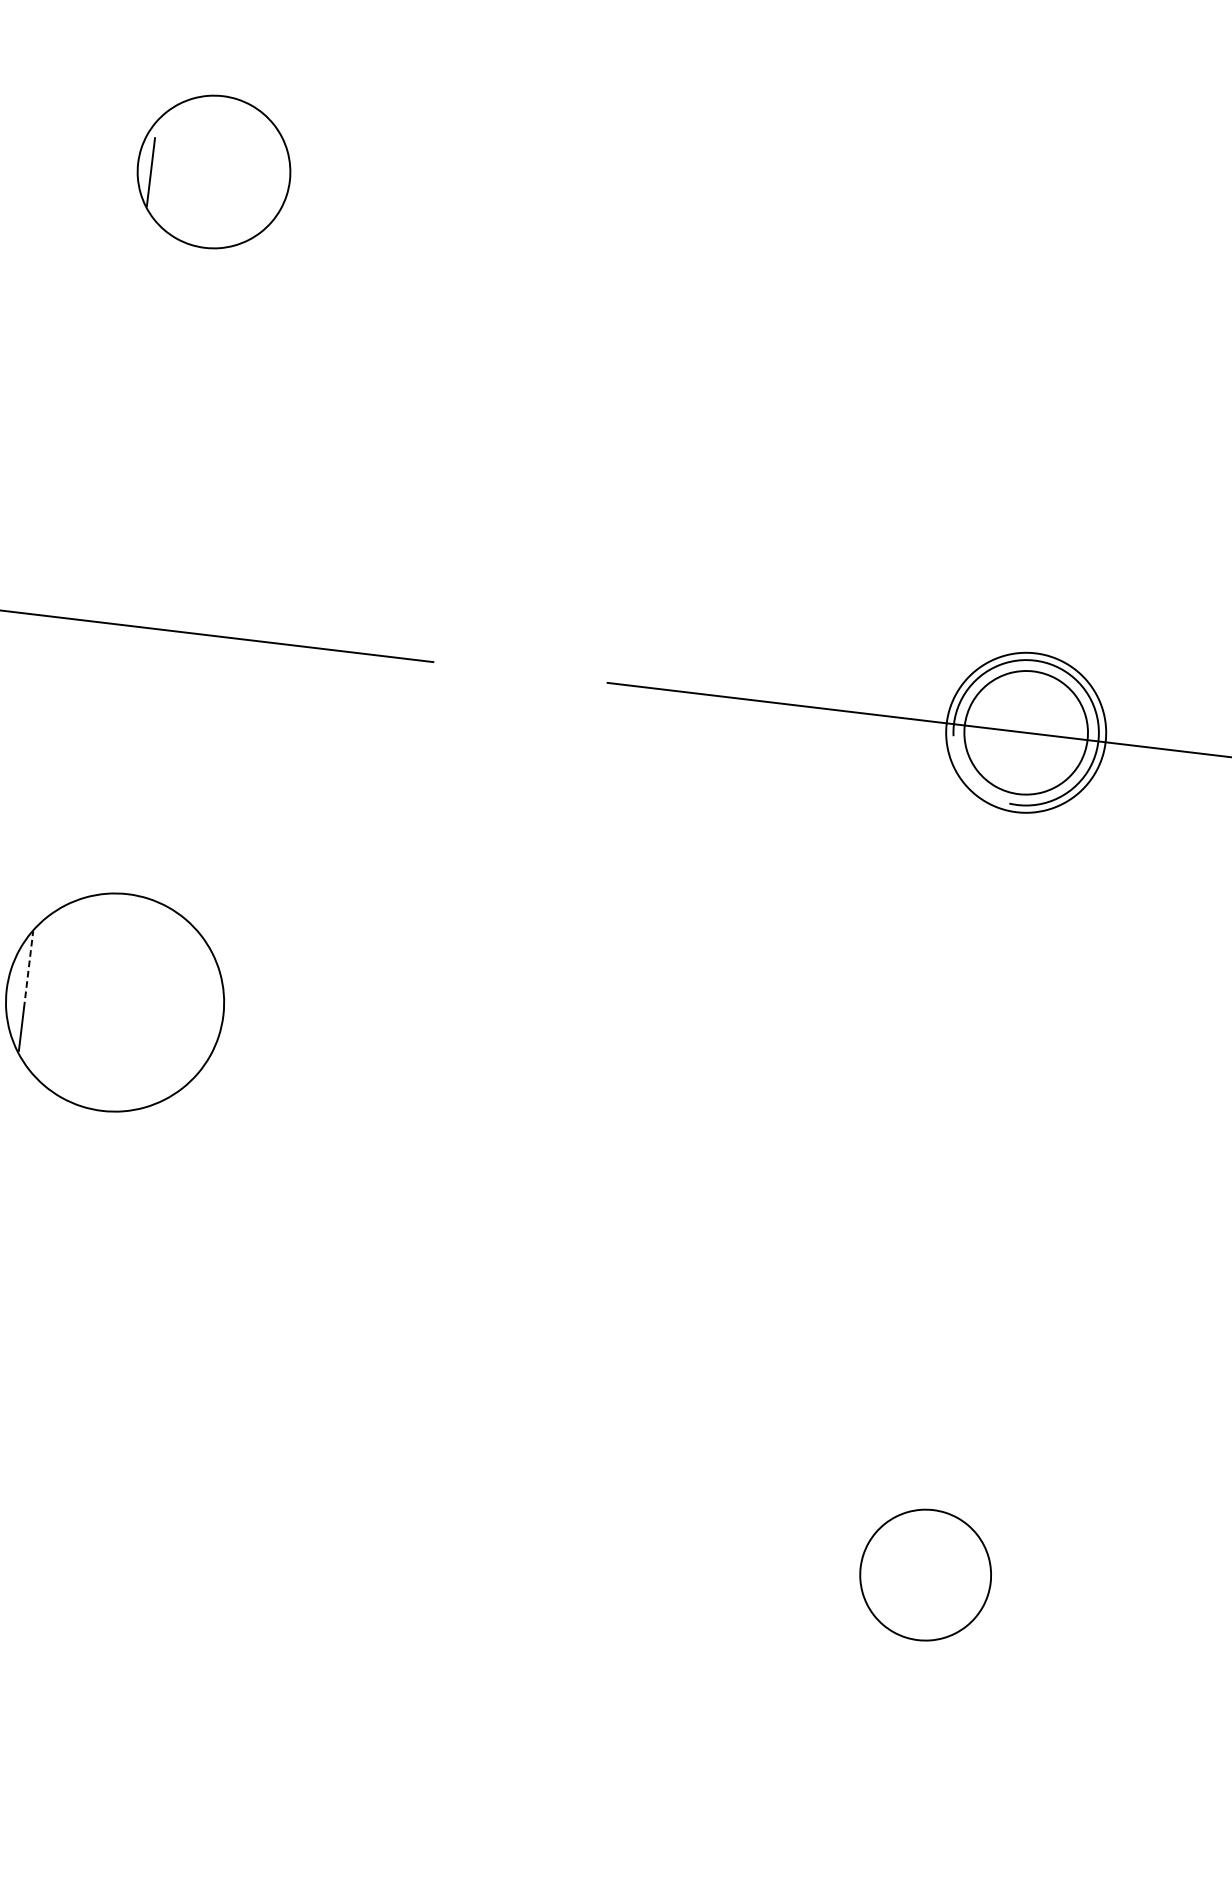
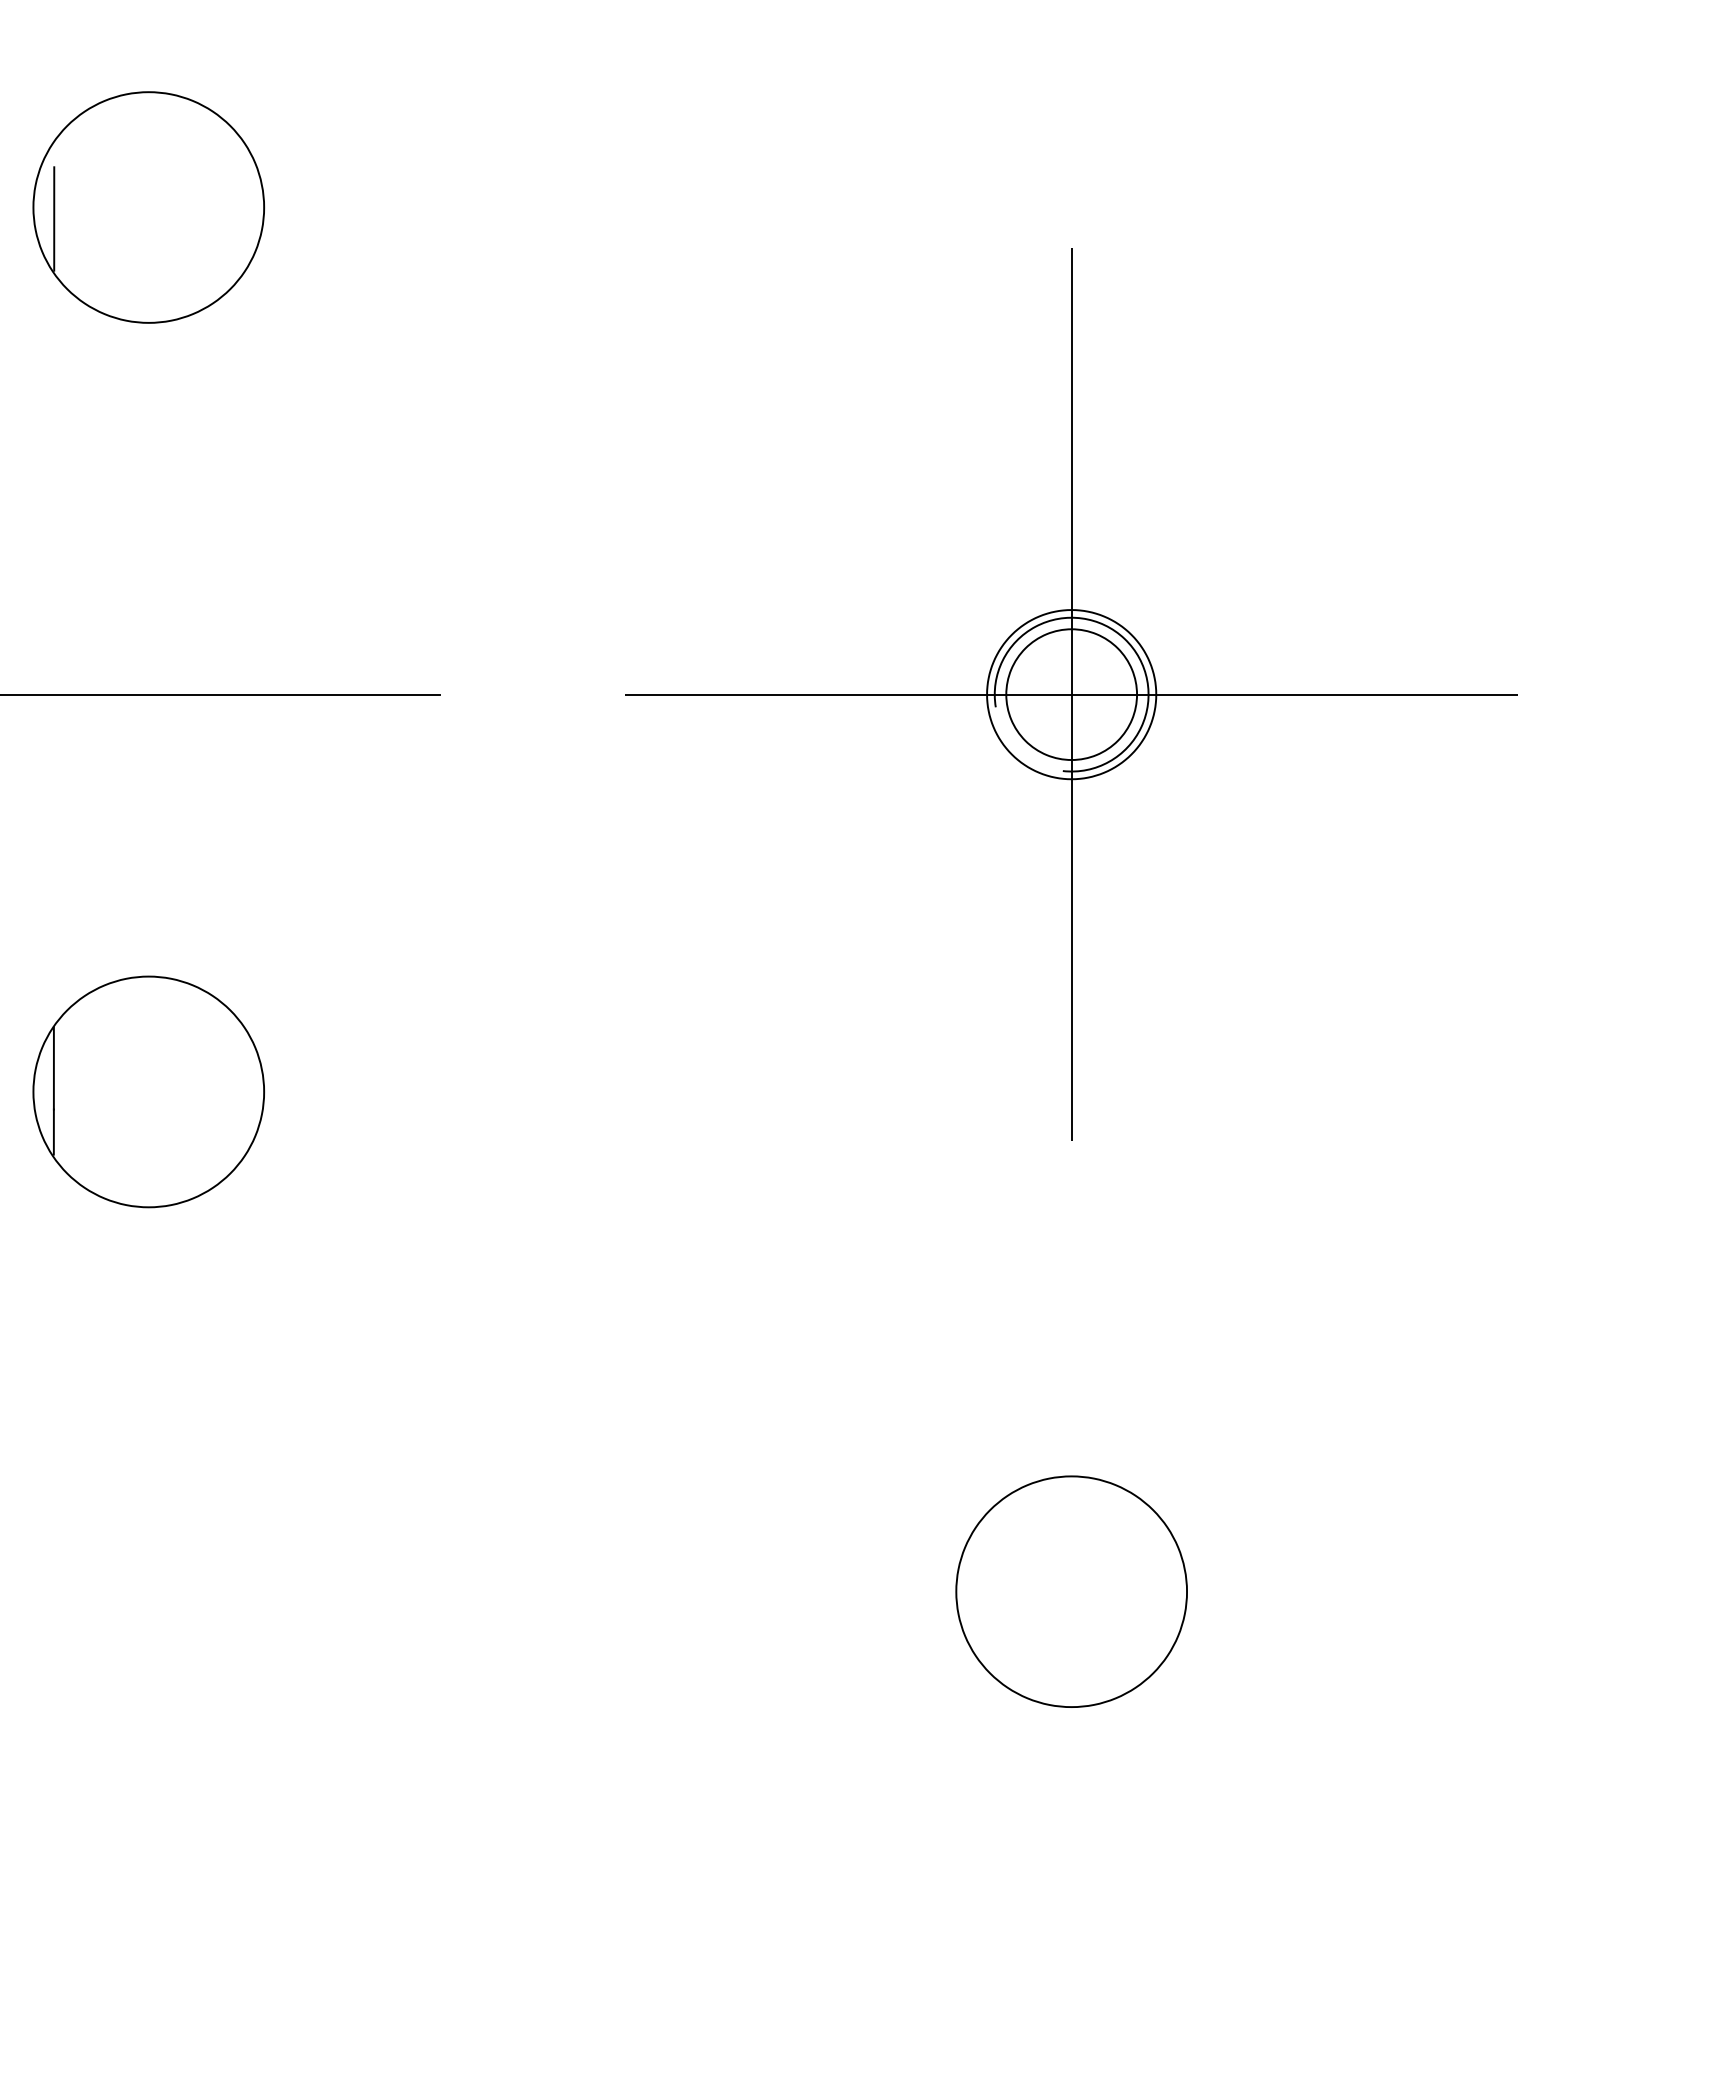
part: (213, 171) -> (148, 207), size x1.43
line: (1026, 732) -> (1071, 694), added
line: (28, 968) -> (53, 1067), dashed -> solid
part: (925, 1574) -> (1071, 1591), size x1.67

